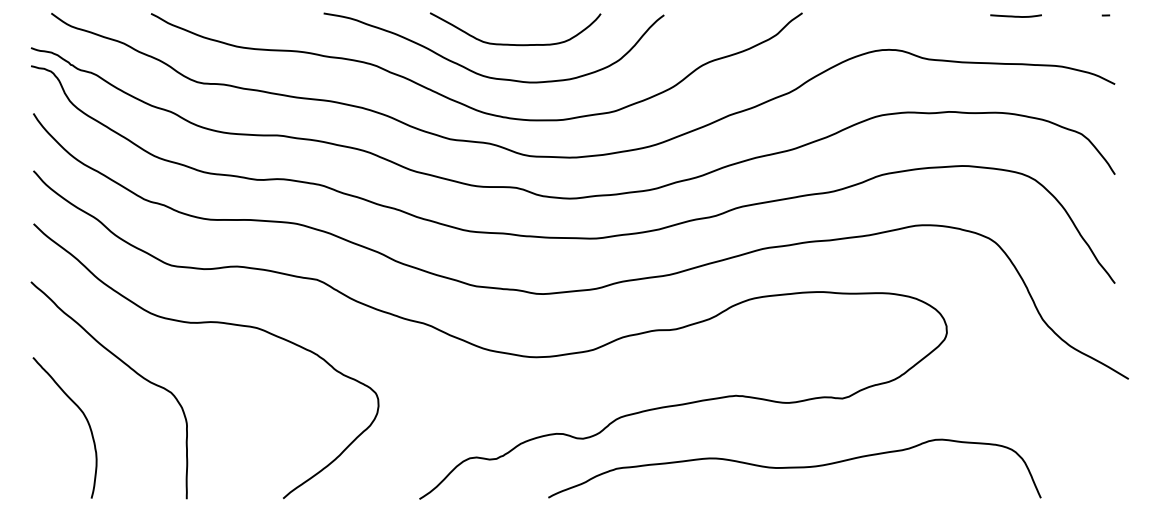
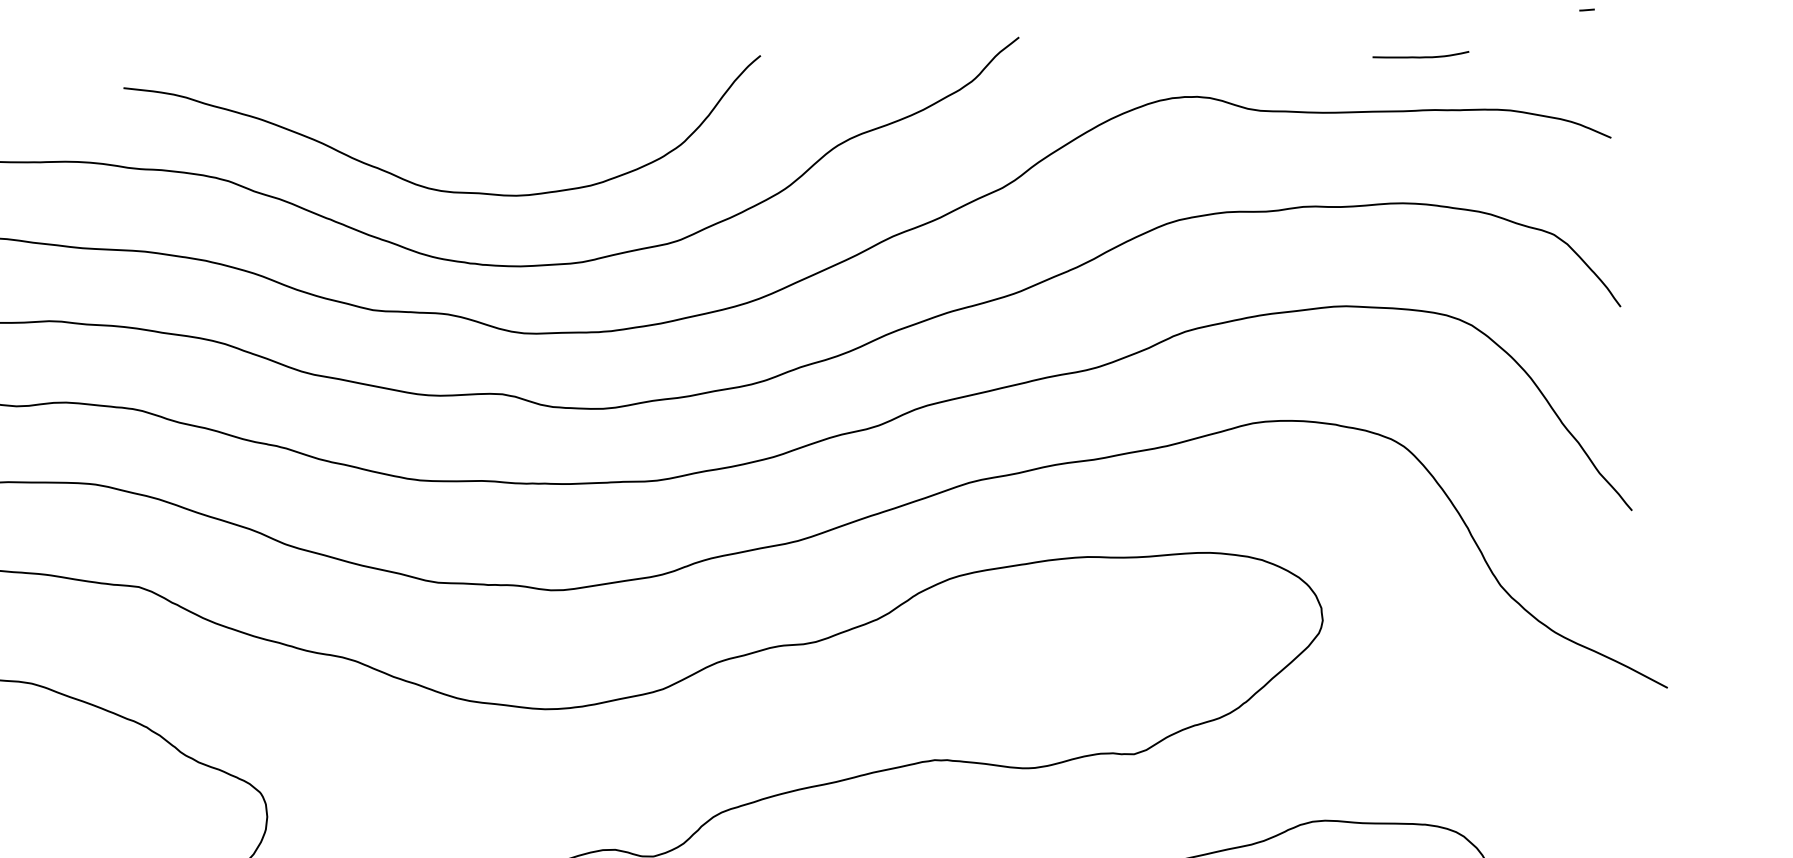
curve: (1015, 15) -> (1419, 55), moved
curve: (515, 44) -> (485, 126), removed

